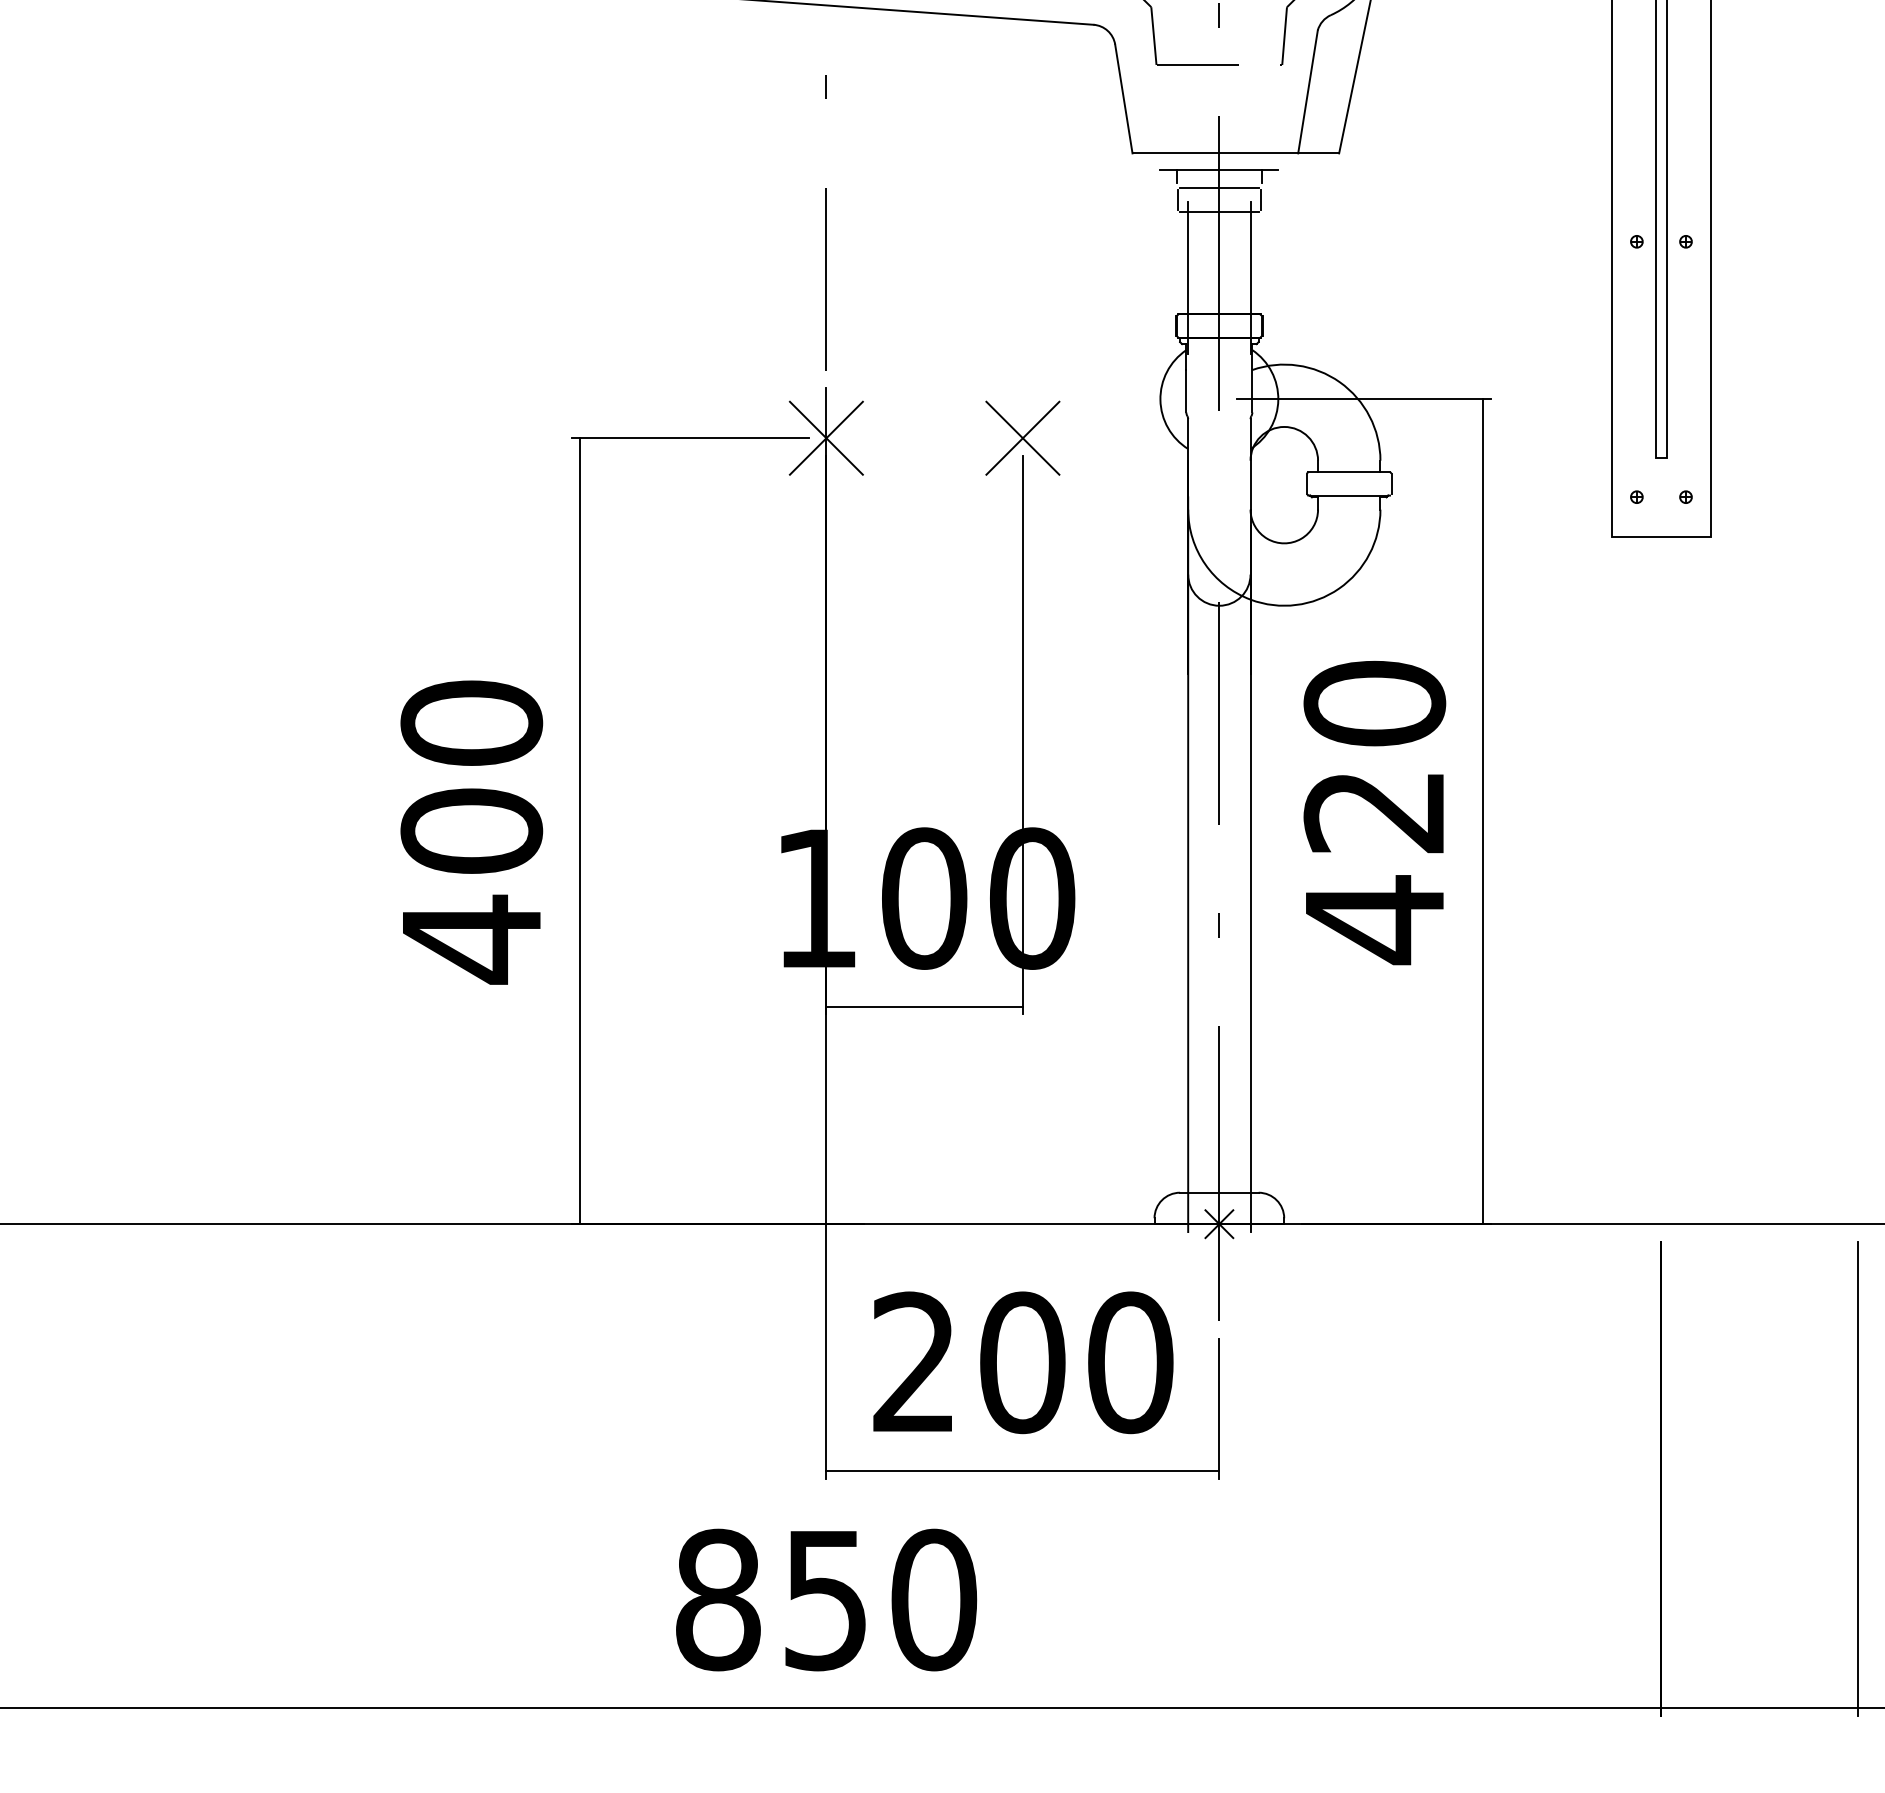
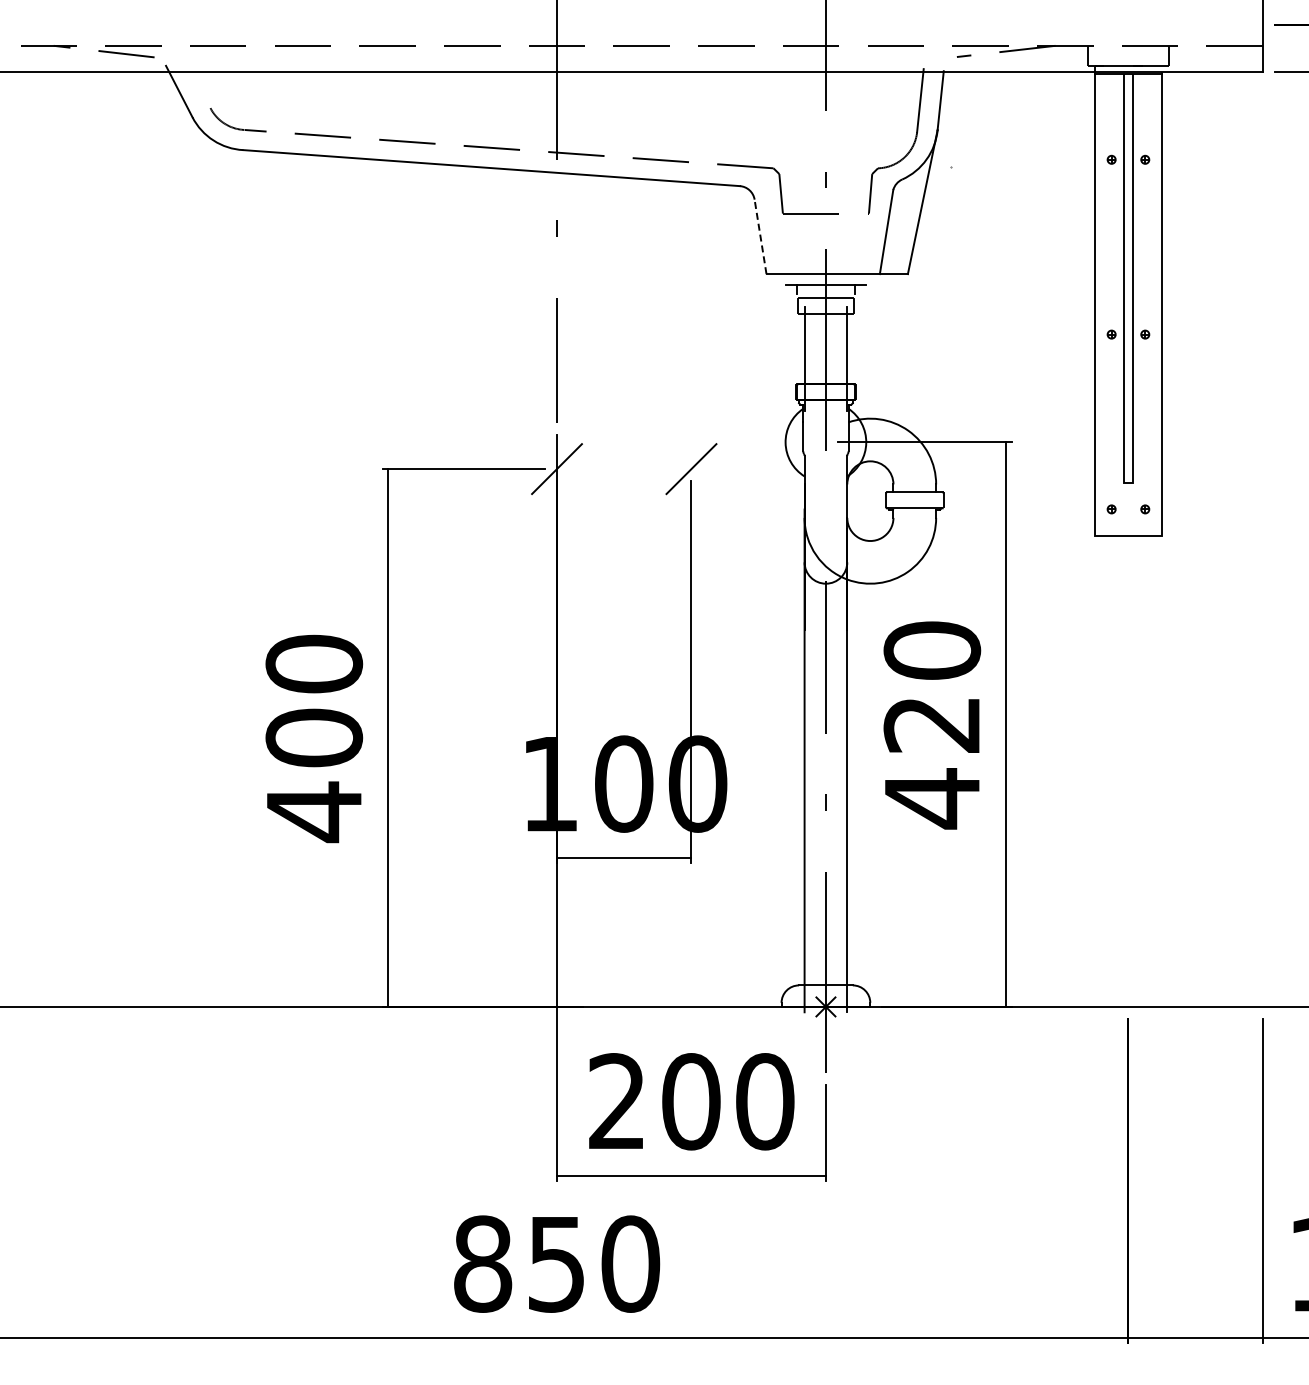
line: (1123, 98) -> (760, 236), solid -> dashed
line: (825, 438) -> (556, 469), removed
line: (1022, 438) -> (691, 469), removed

